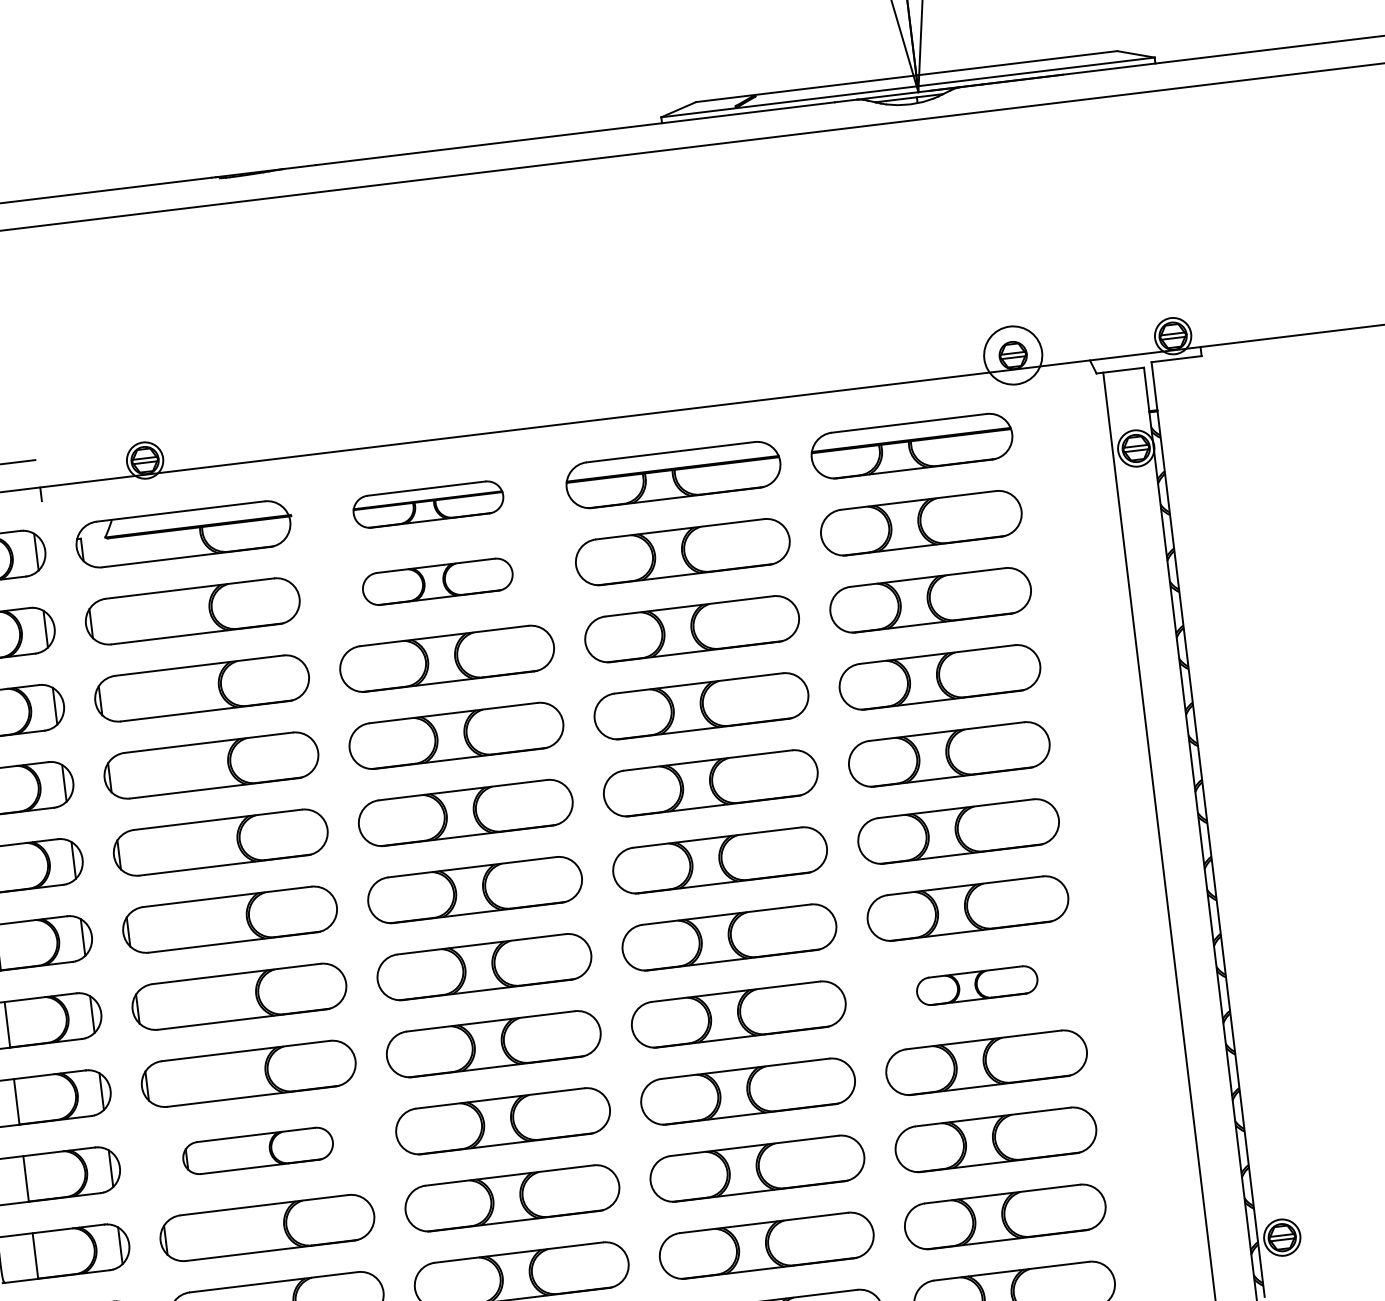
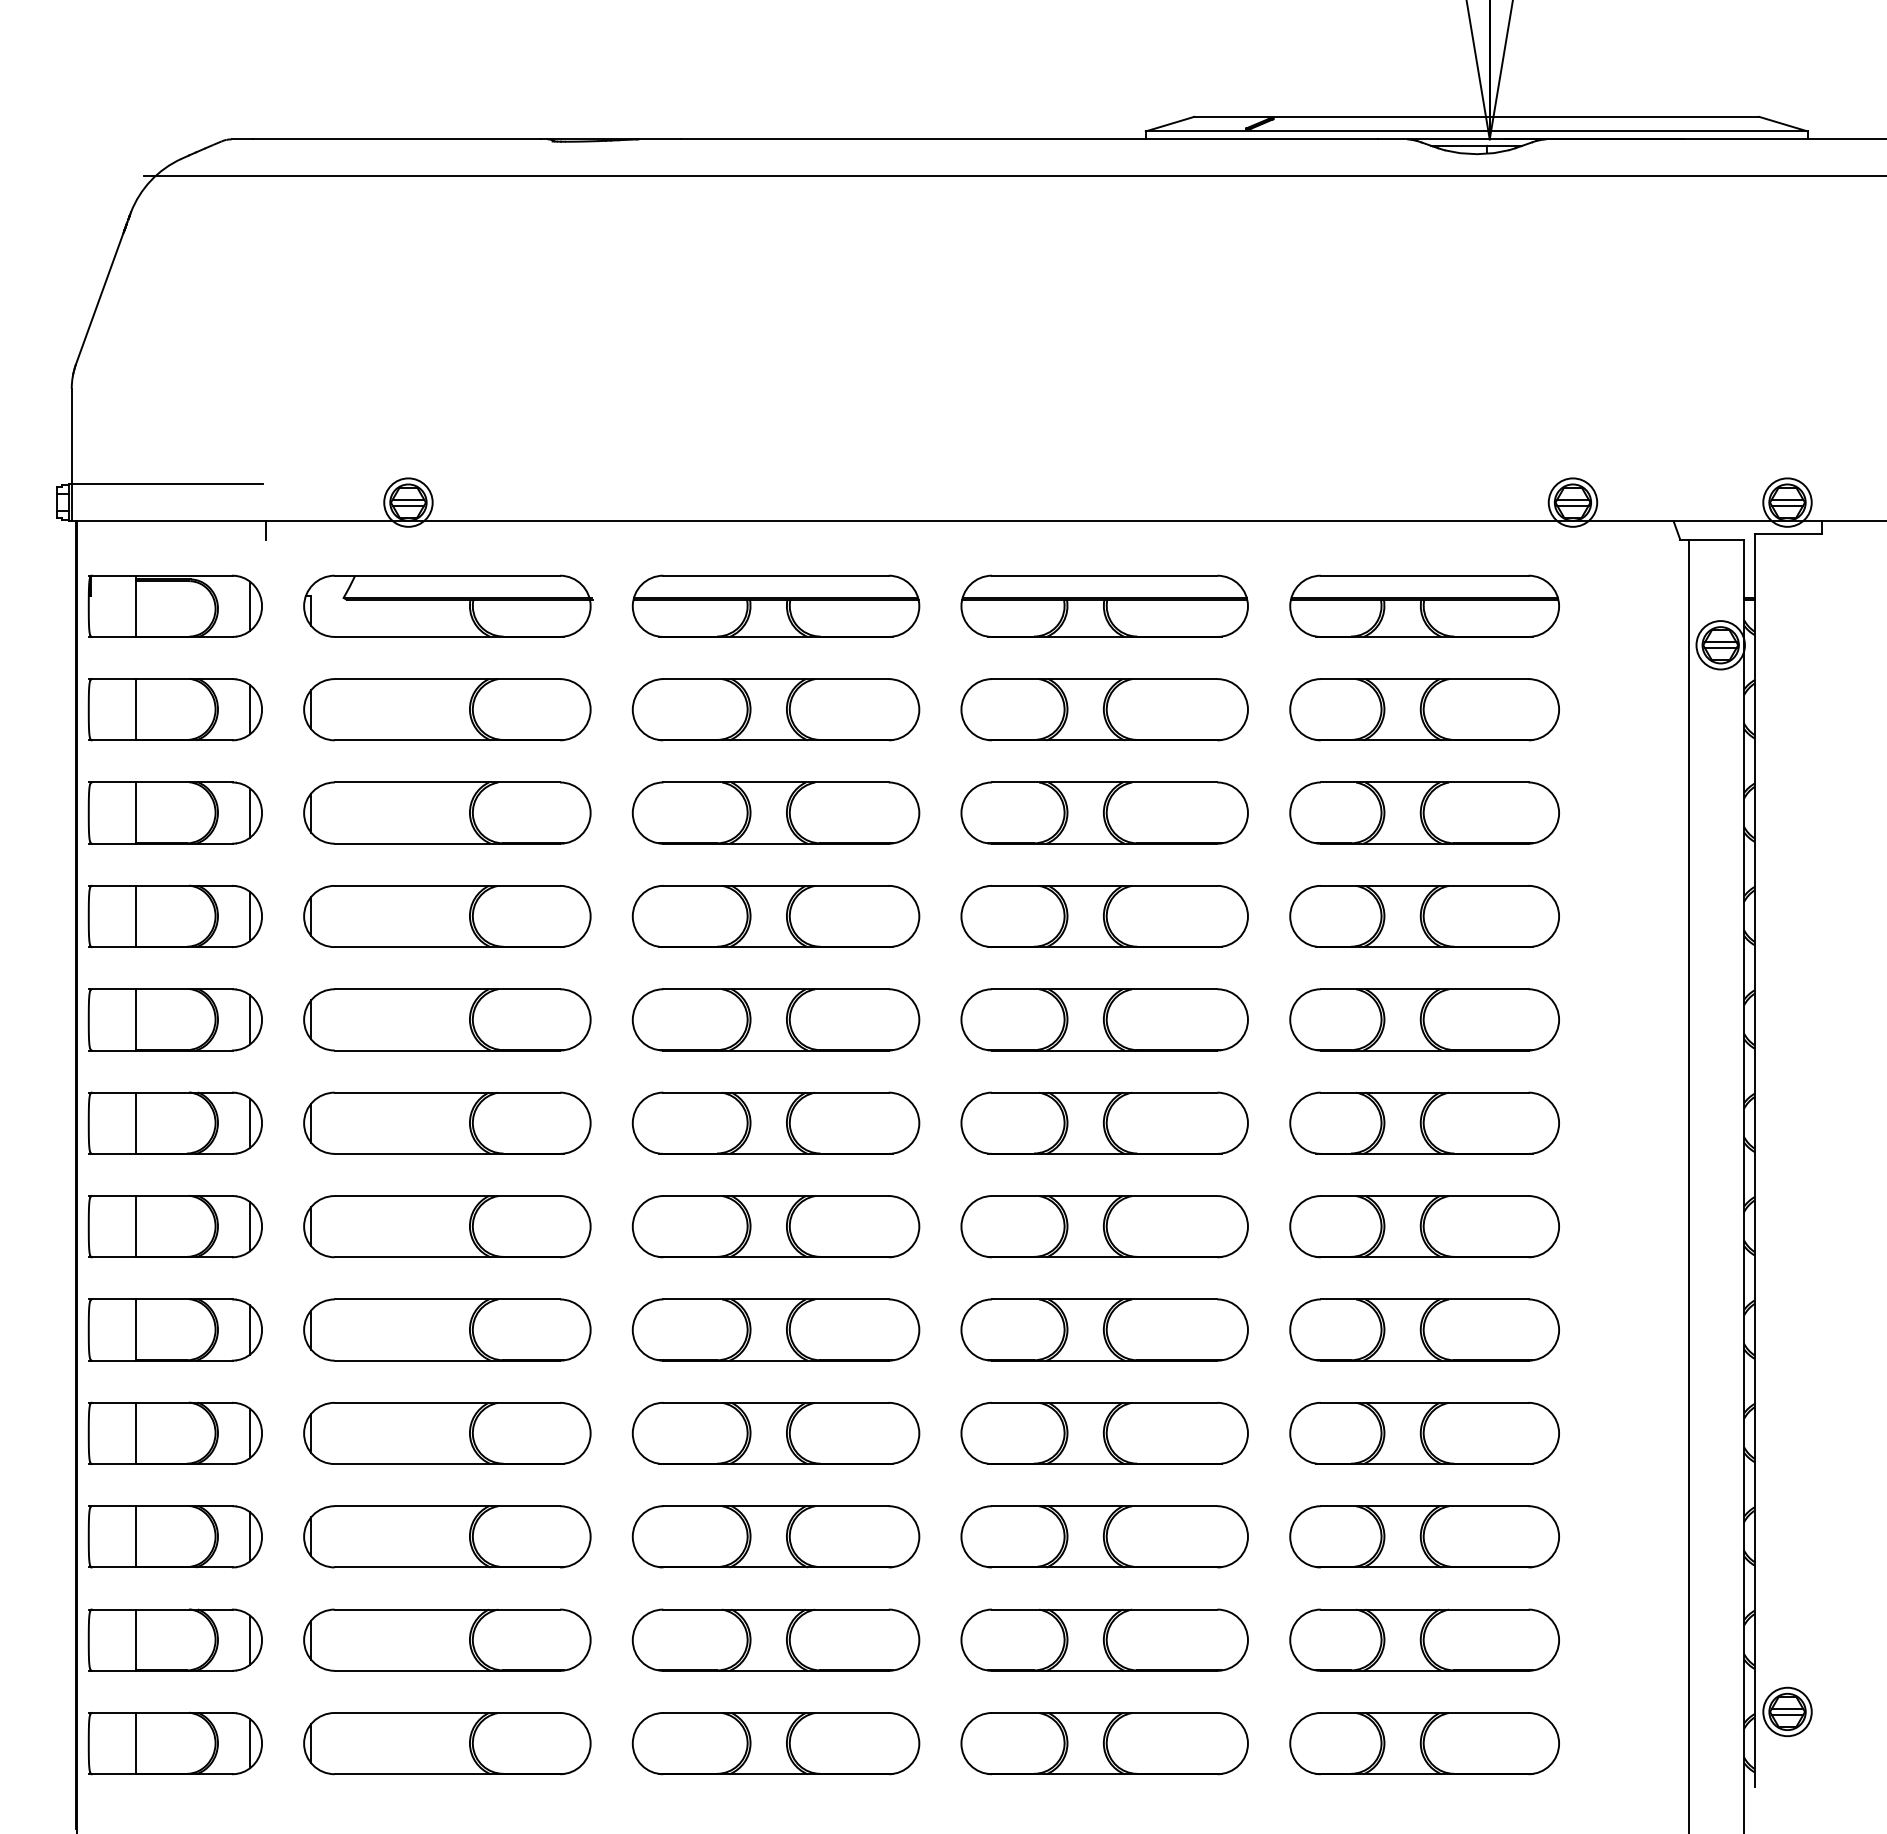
circle: (1012, 355) -> (1572, 502), size x0.62
part: (428, 504) -> (775, 605), size x1.43
part: (437, 581) -> (775, 709), size x1.43
part: (977, 985) -> (1424, 1329), size x1.67
part: (258, 1150) -> (447, 1433), size x1.43

